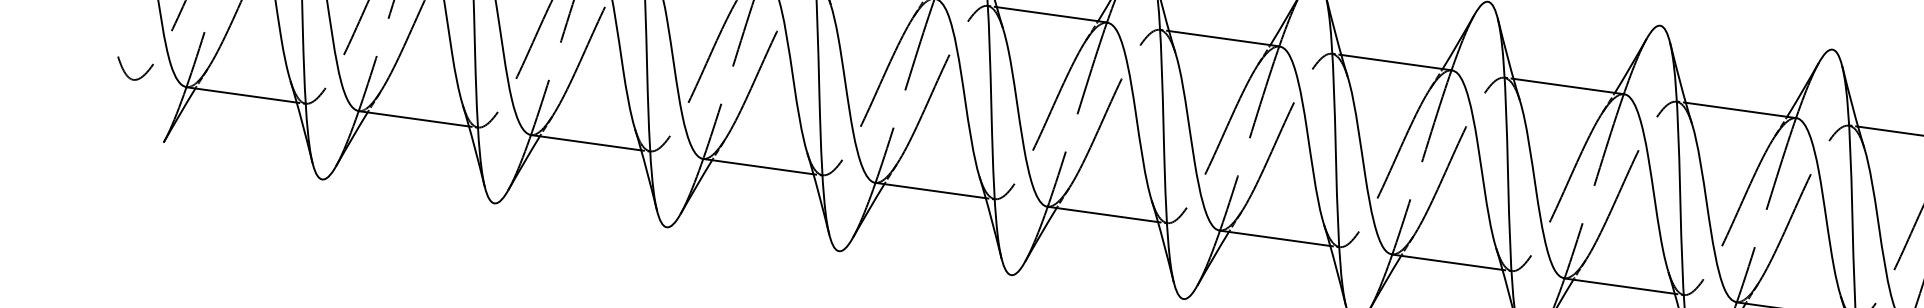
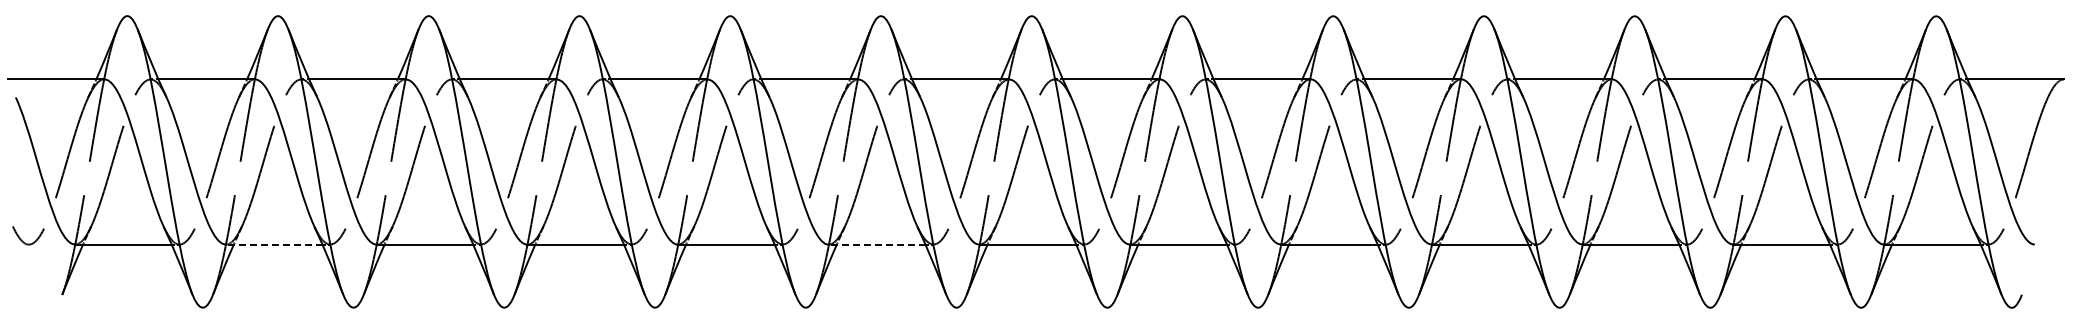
line: (413, 118) -> (273, 244), solid -> dashed
line: (1102, 214) -> (876, 244), solid -> dashed

